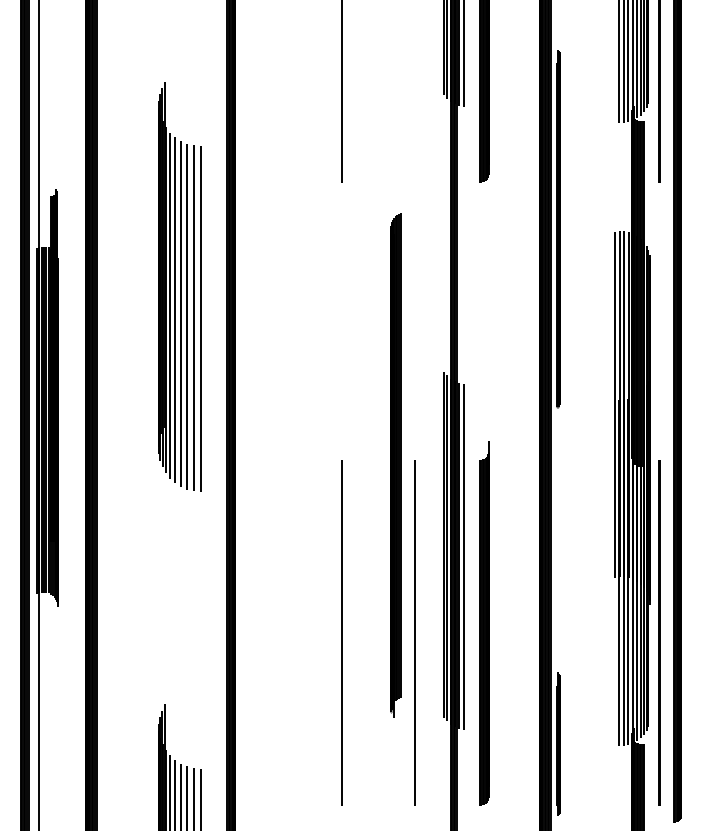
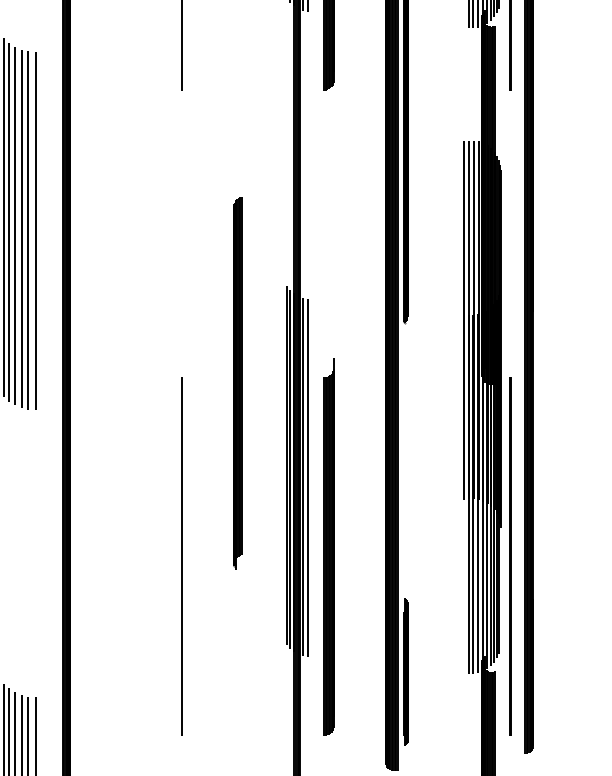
part: (396, 465) -> (238, 383), size x0.71
line: (414, 632) -> (256, 556), removed

